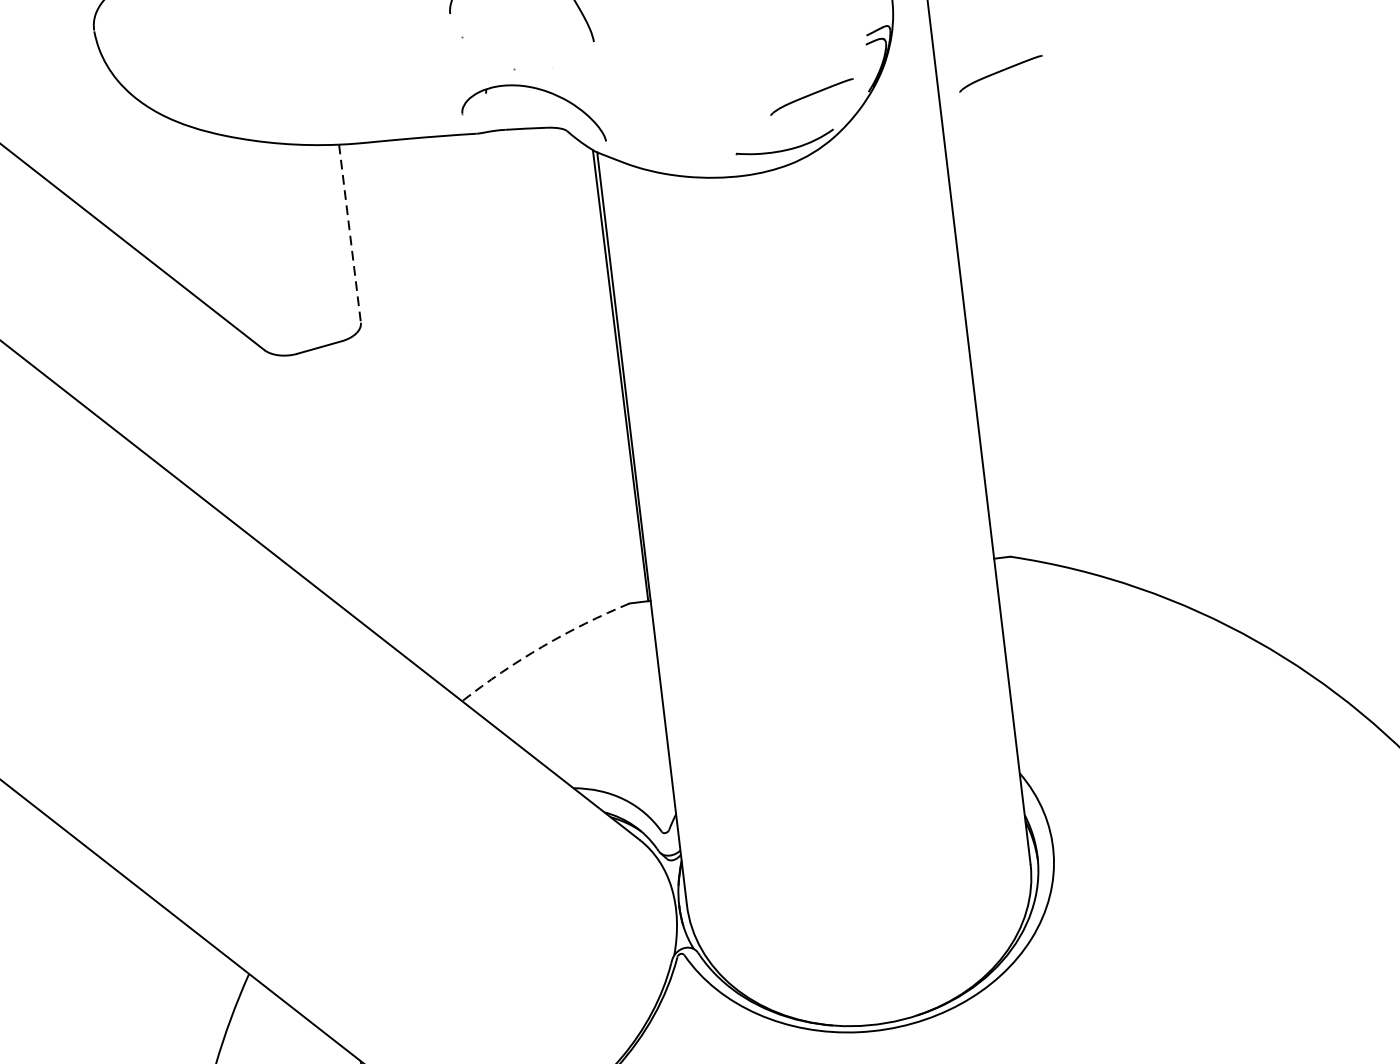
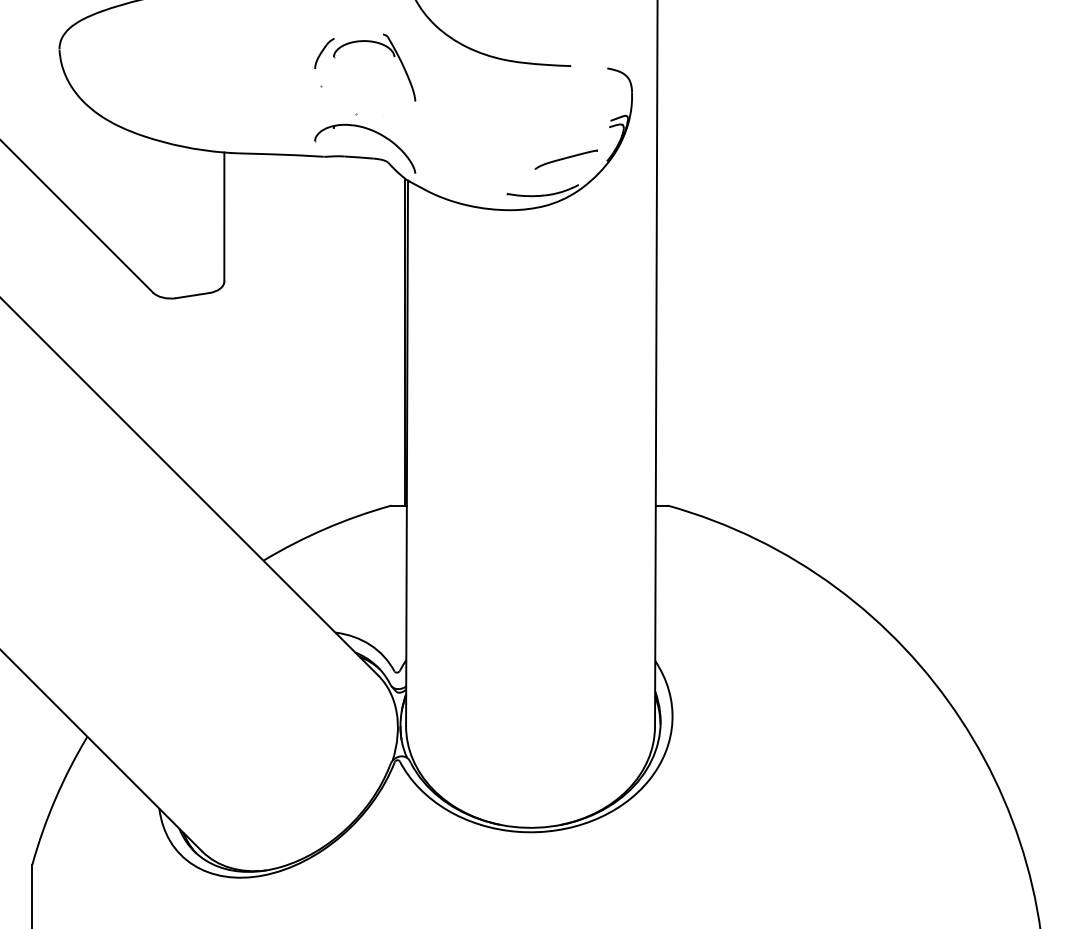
part: (999, 73) -> (702, 159), removed
line: (350, 234) -> (224, 217), dashed -> solid
arc: (542, 646) -> (325, 528), dashed -> solid

